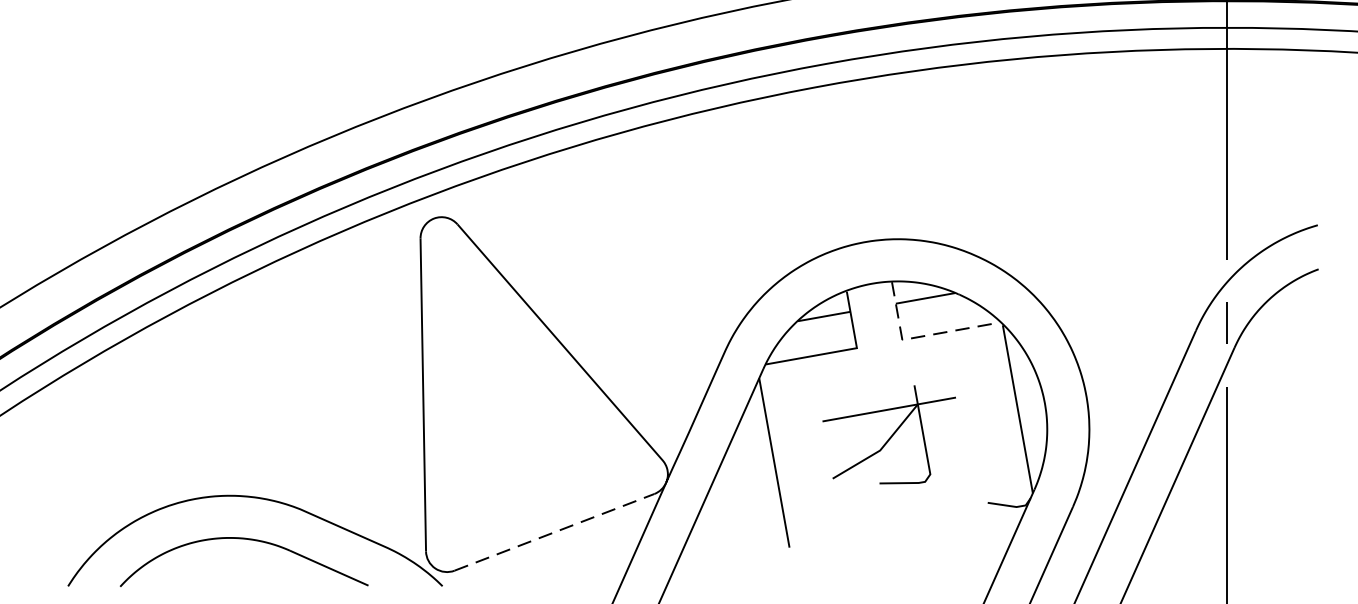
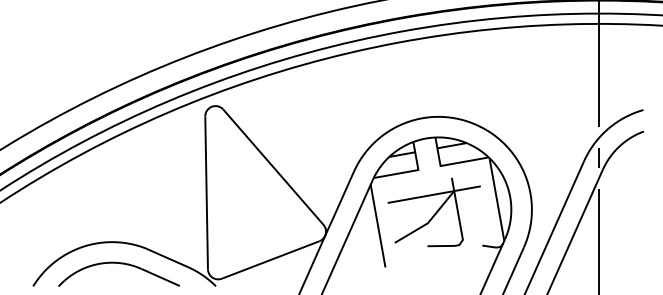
line: (922, 336) -> (450, 164), dashed -> solid
part: (887, 435) -> (433, 212), size x1.43
line: (556, 531) -> (271, 259), dashed -> solid

